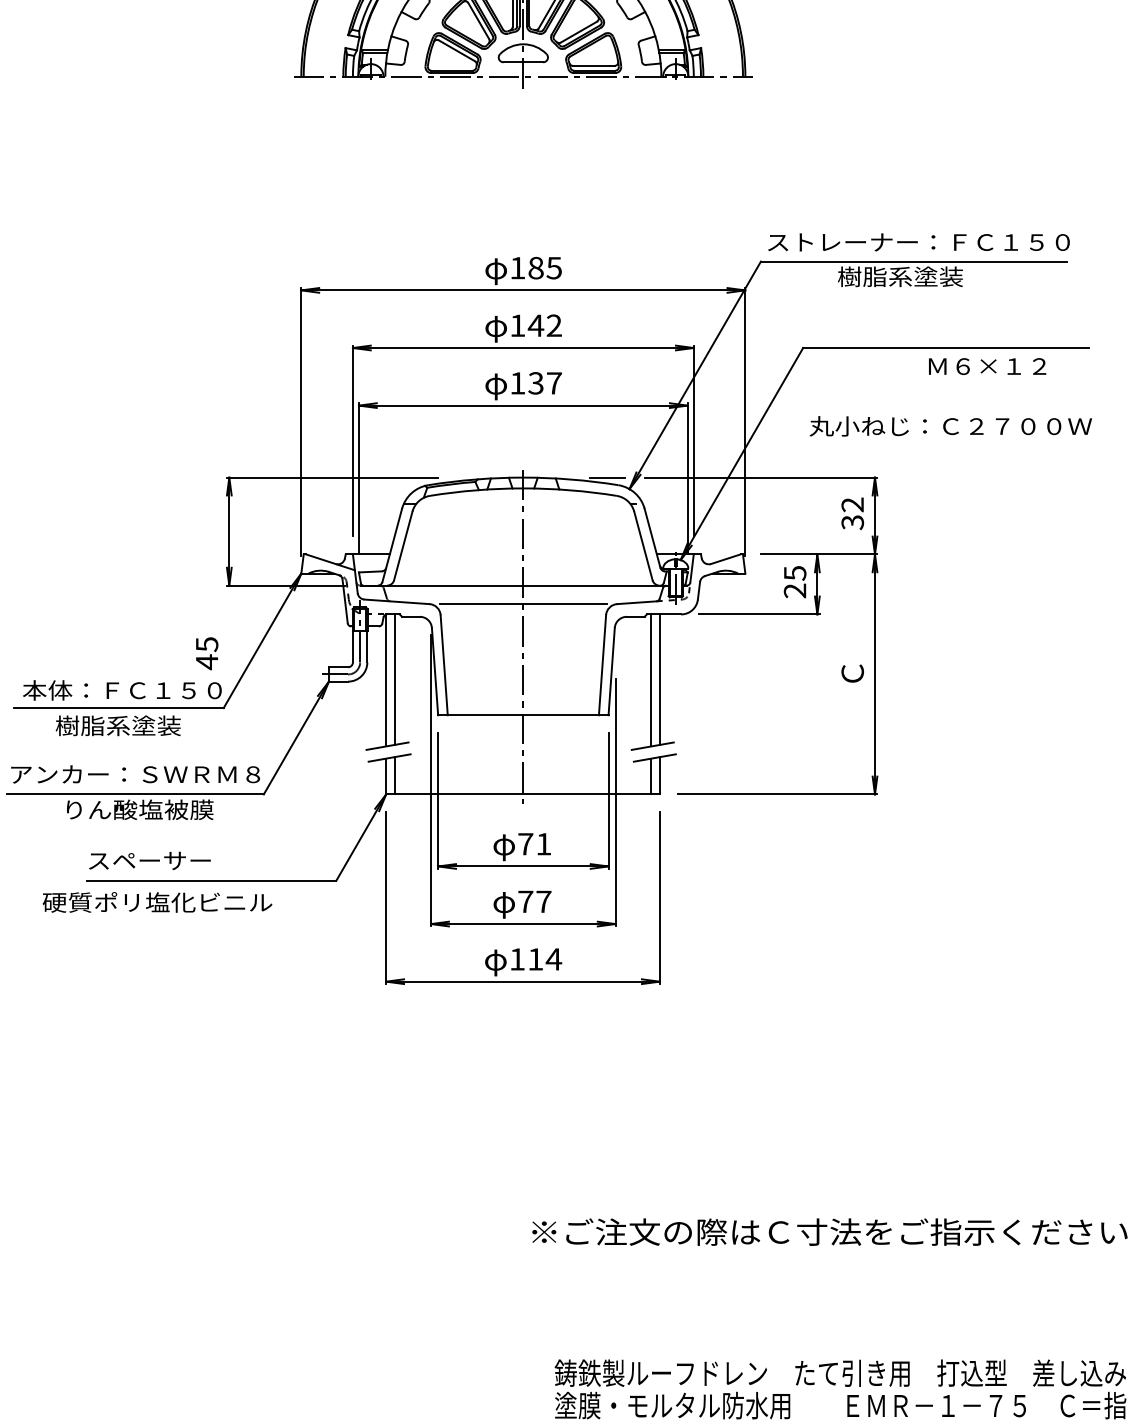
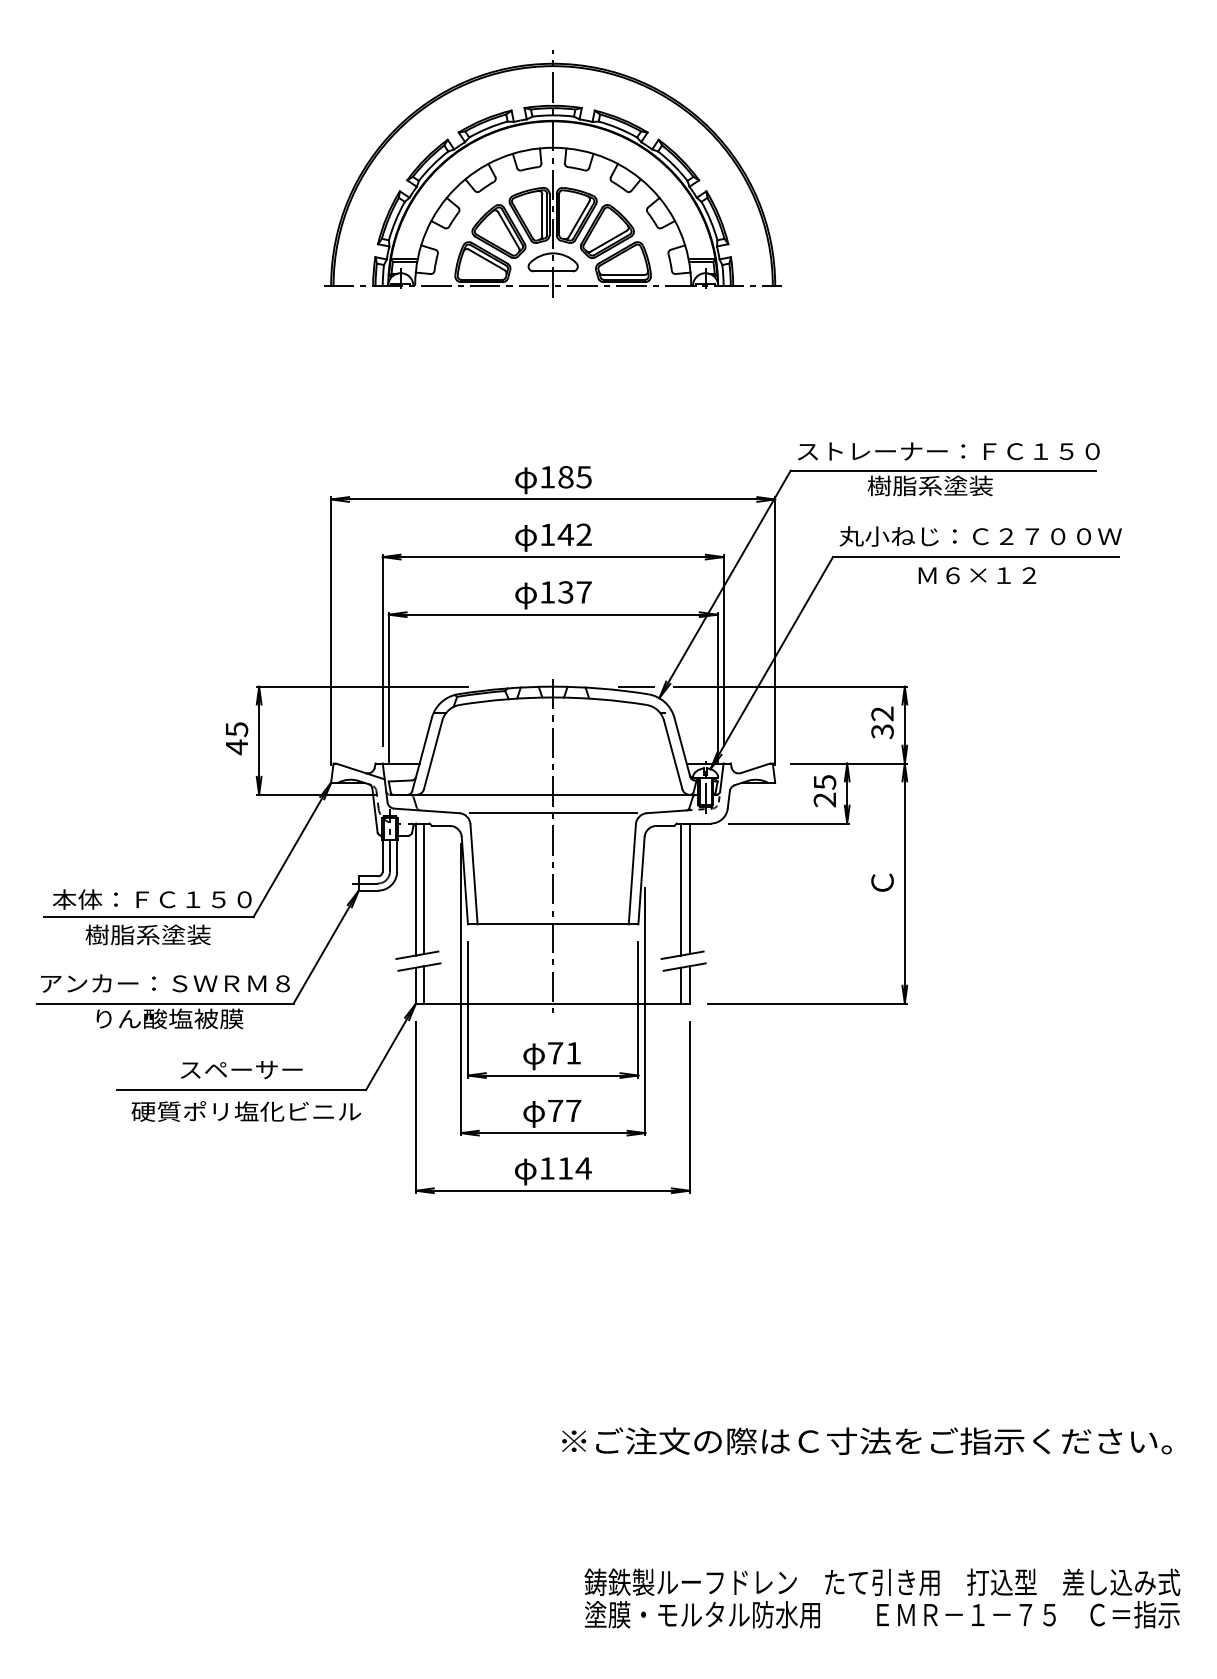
text: (987, 366) -> (977, 575), moved
text: (950, 426) -> (980, 536), moved
text: (207, 653) -> (237, 738), moved
text: (149, 860) -> (241, 1069), moved
text: (156, 902) -> (245, 1111), moved

